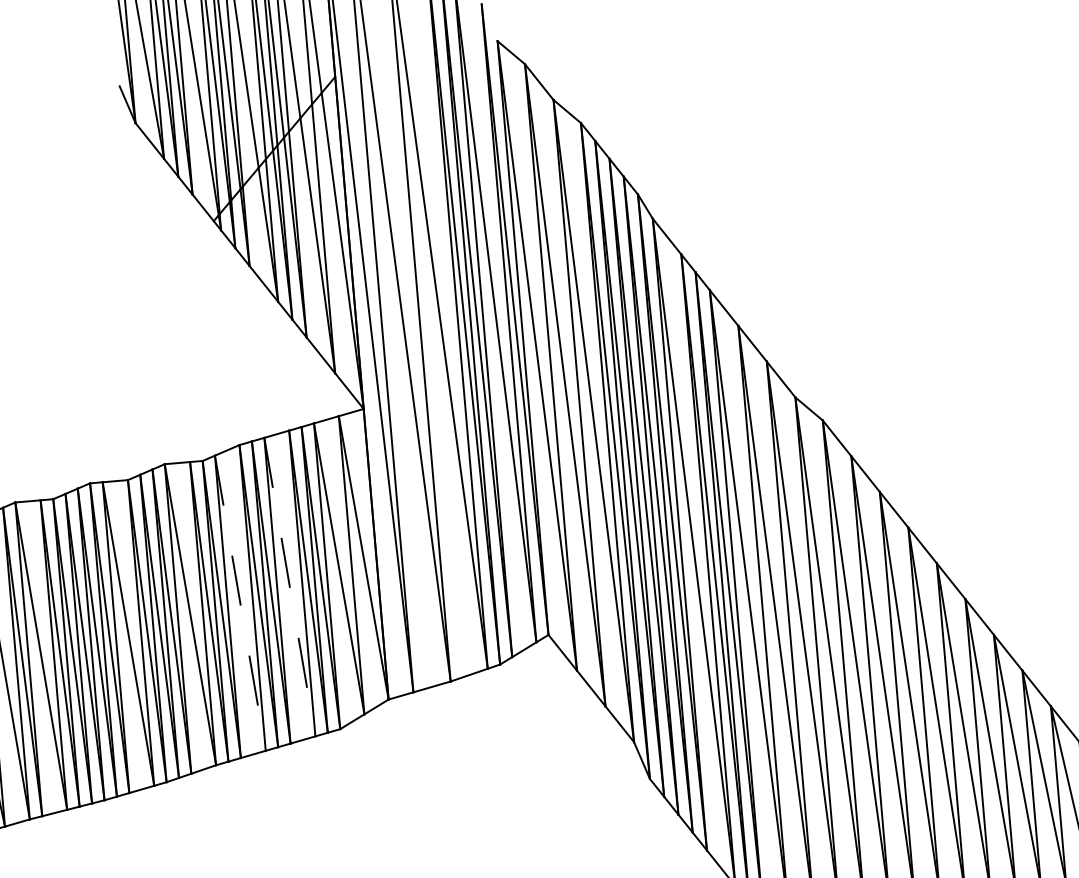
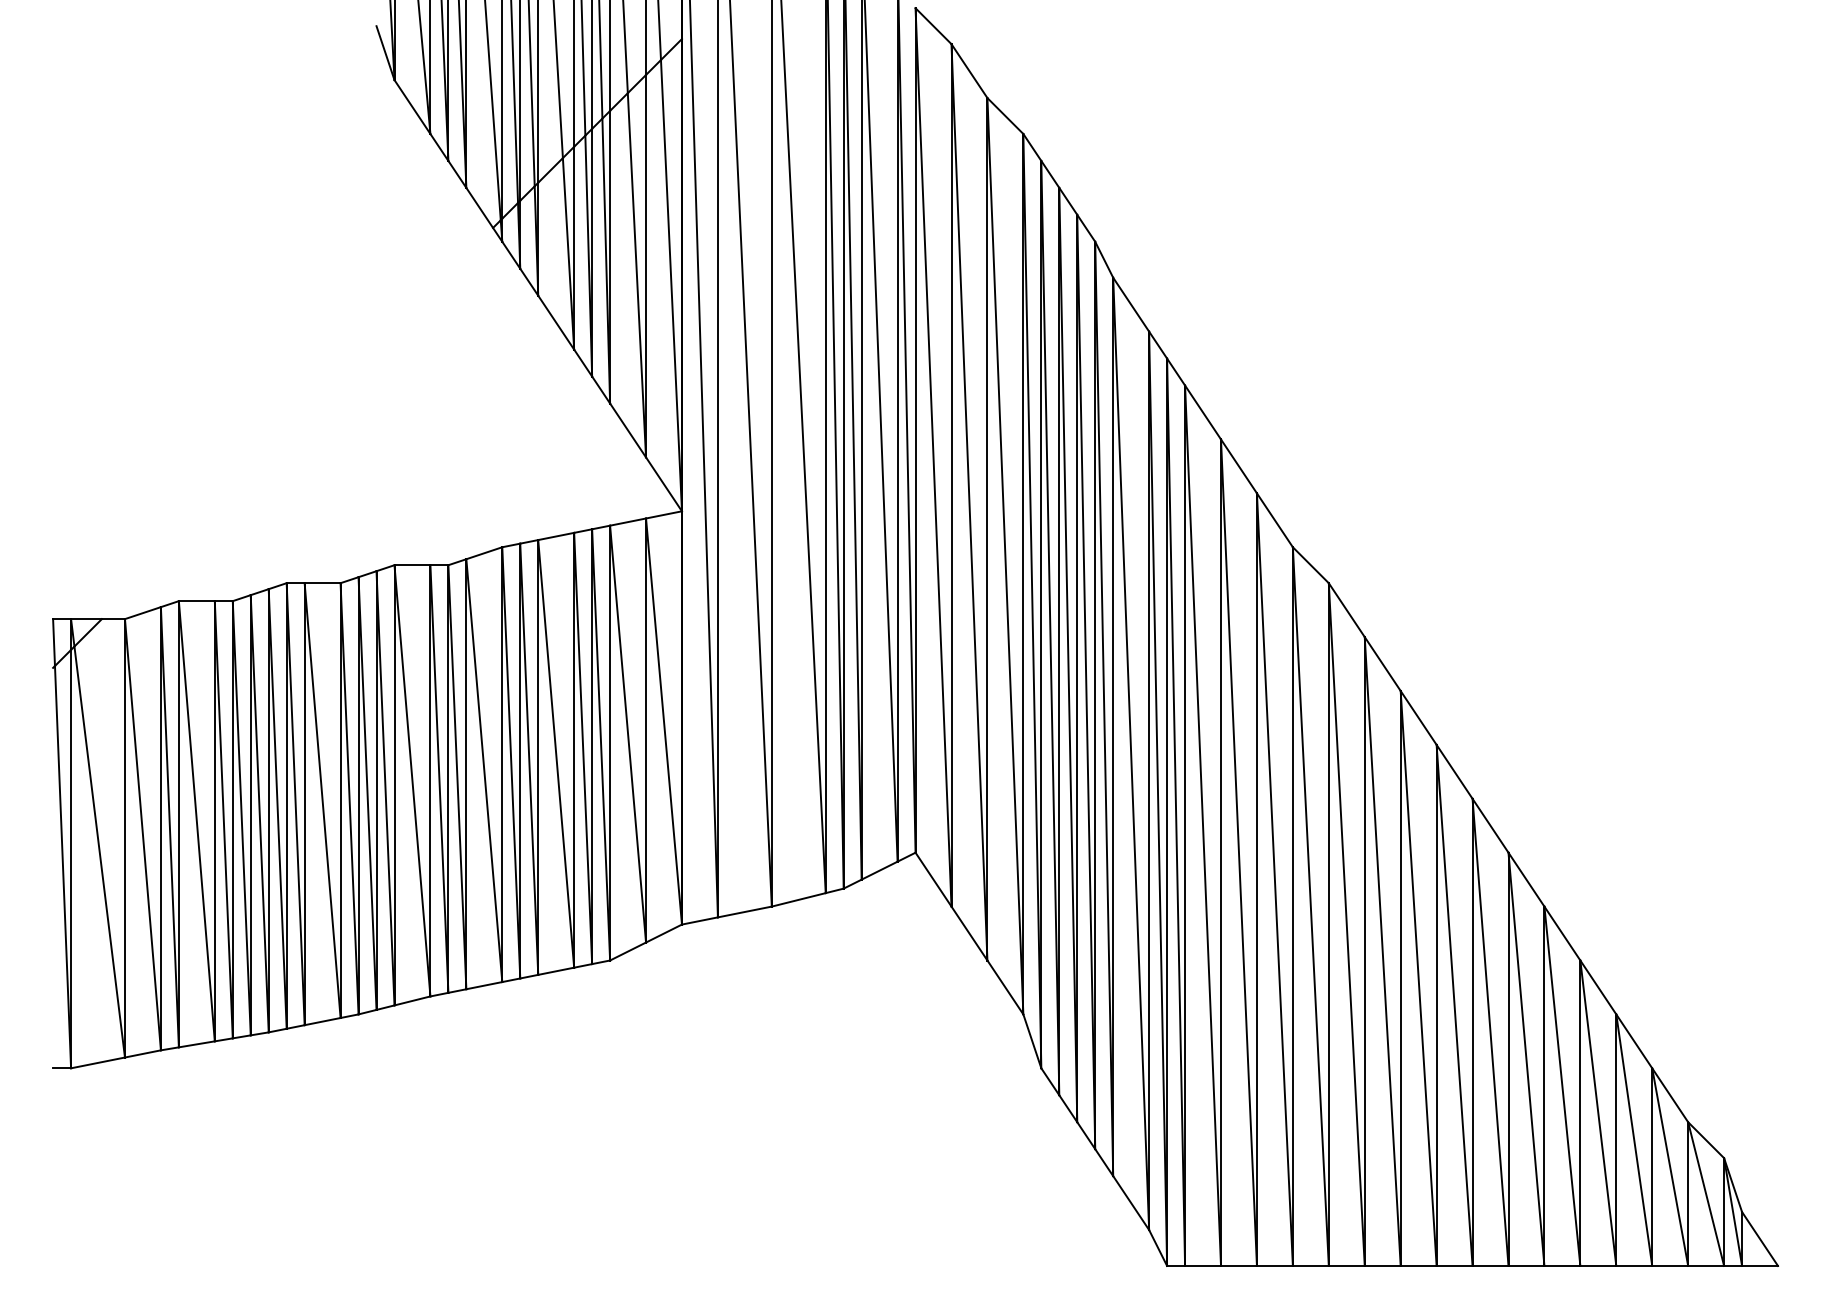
line: (290, 586) -> (556, 753), dashed -> solid
line: (240, 603) -> (484, 771), dashed -> solid

